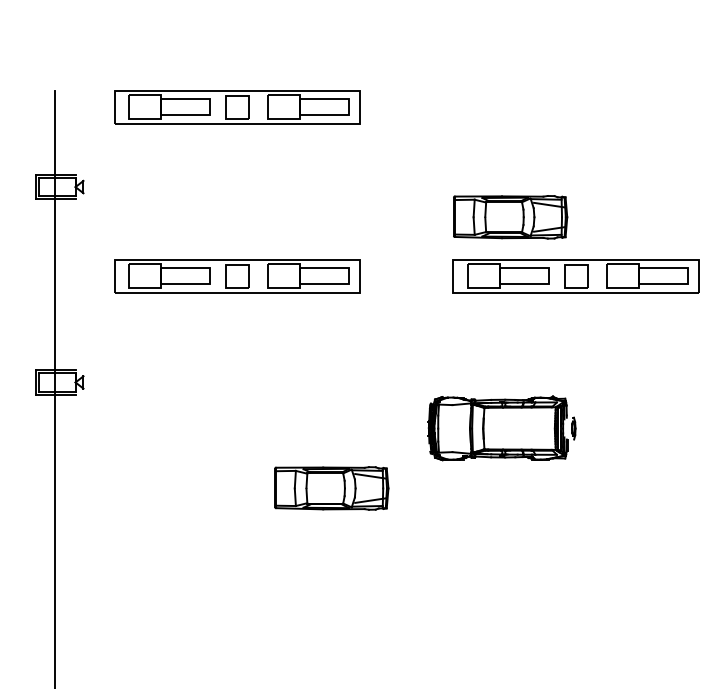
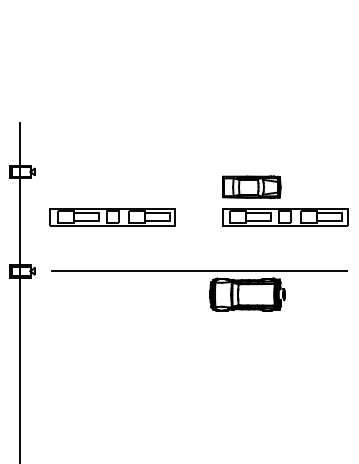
part: (236, 107) -> (112, 131), removed
line: (405, 382) -> (198, 271), added
part: (331, 488) -> (160, 325), removed

